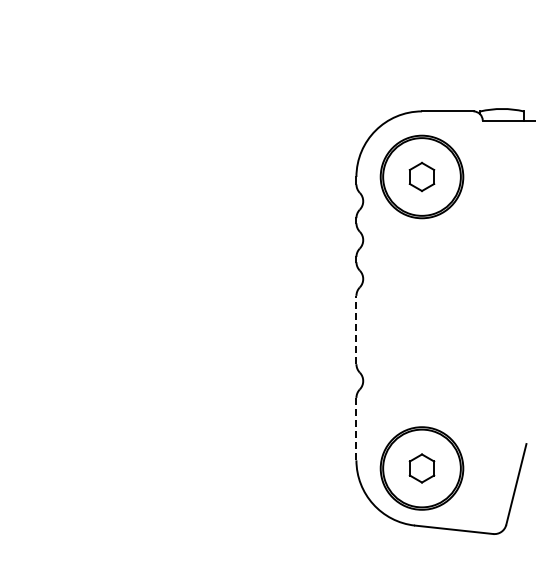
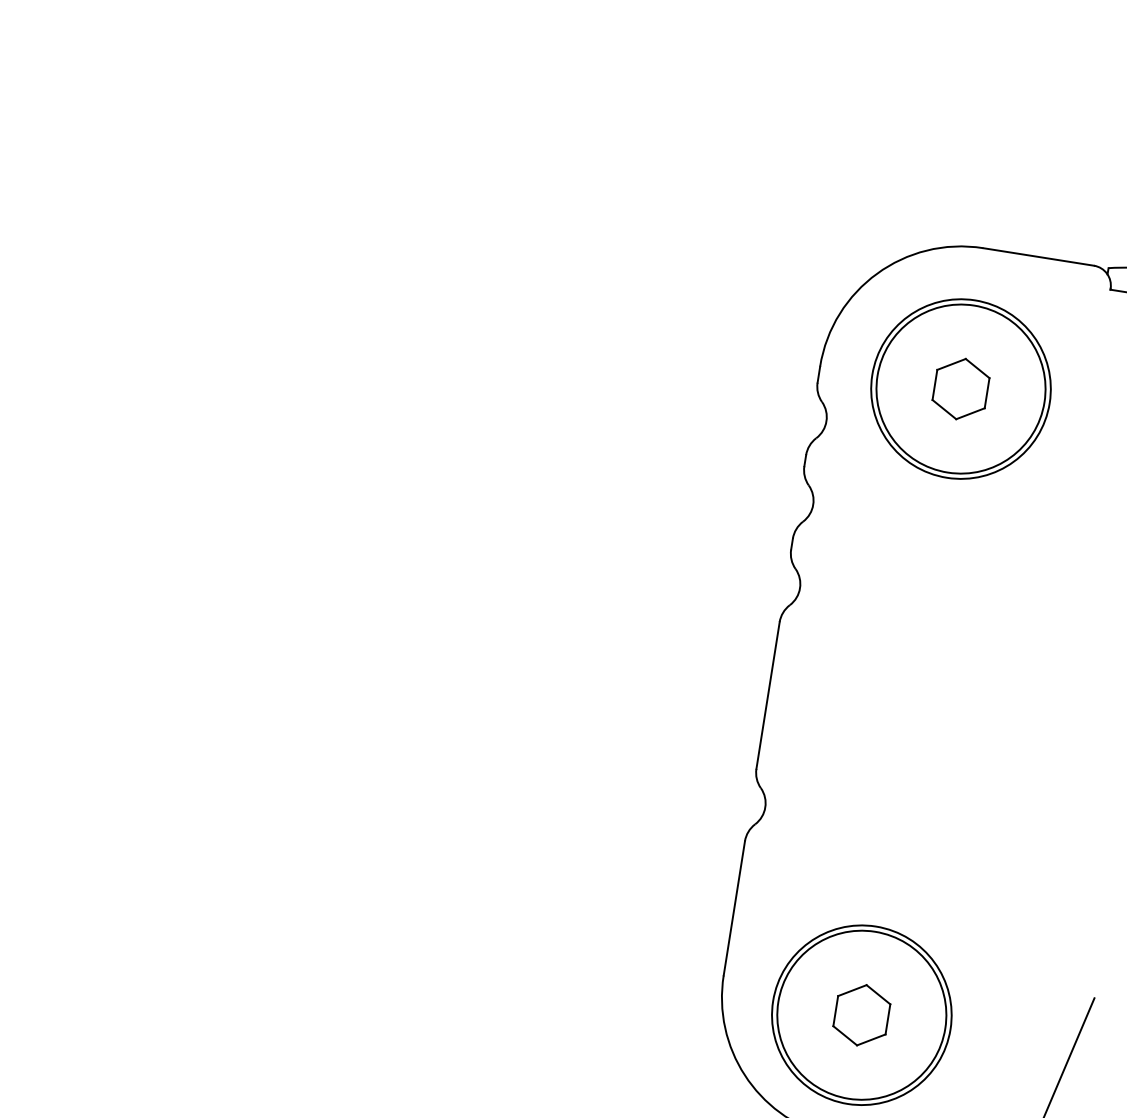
line: (356, 329) -> (768, 694), dashed -> solid
line: (356, 428) -> (734, 907), dashed -> solid

